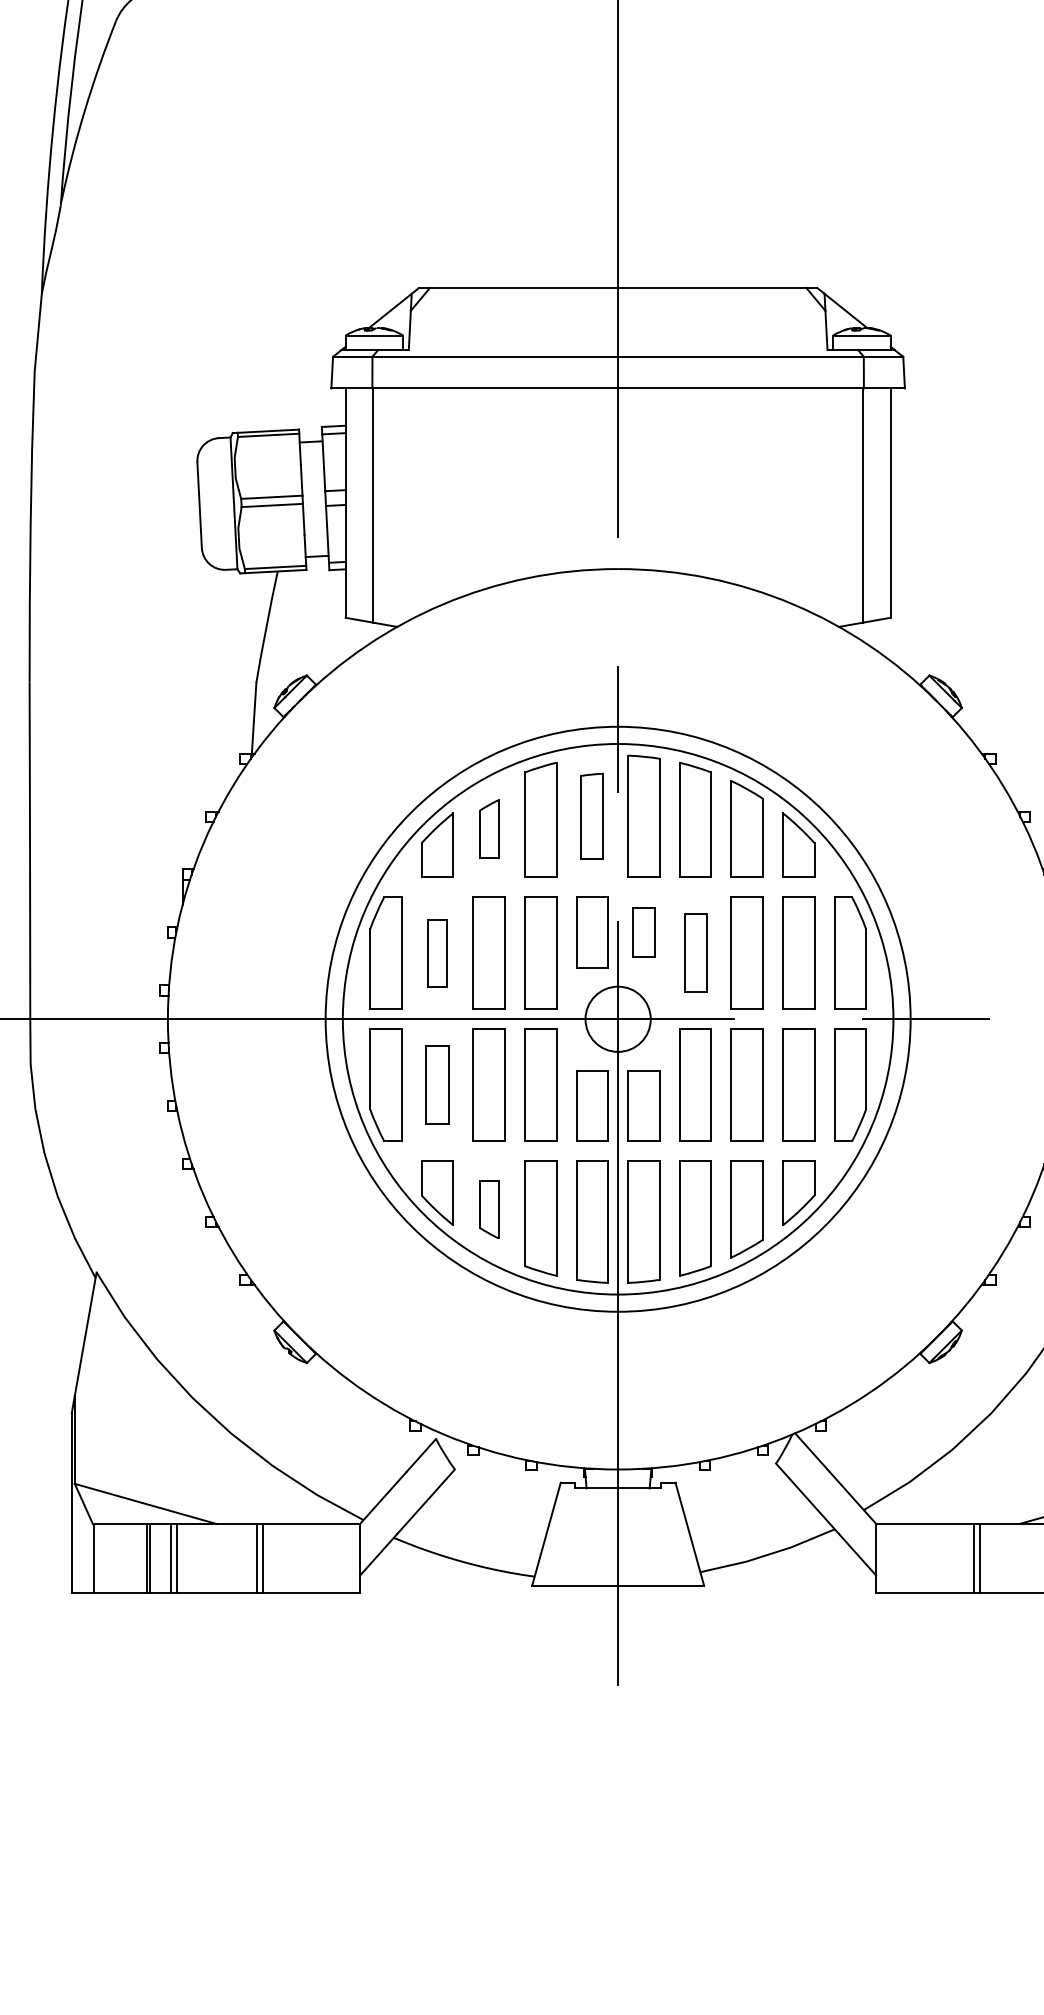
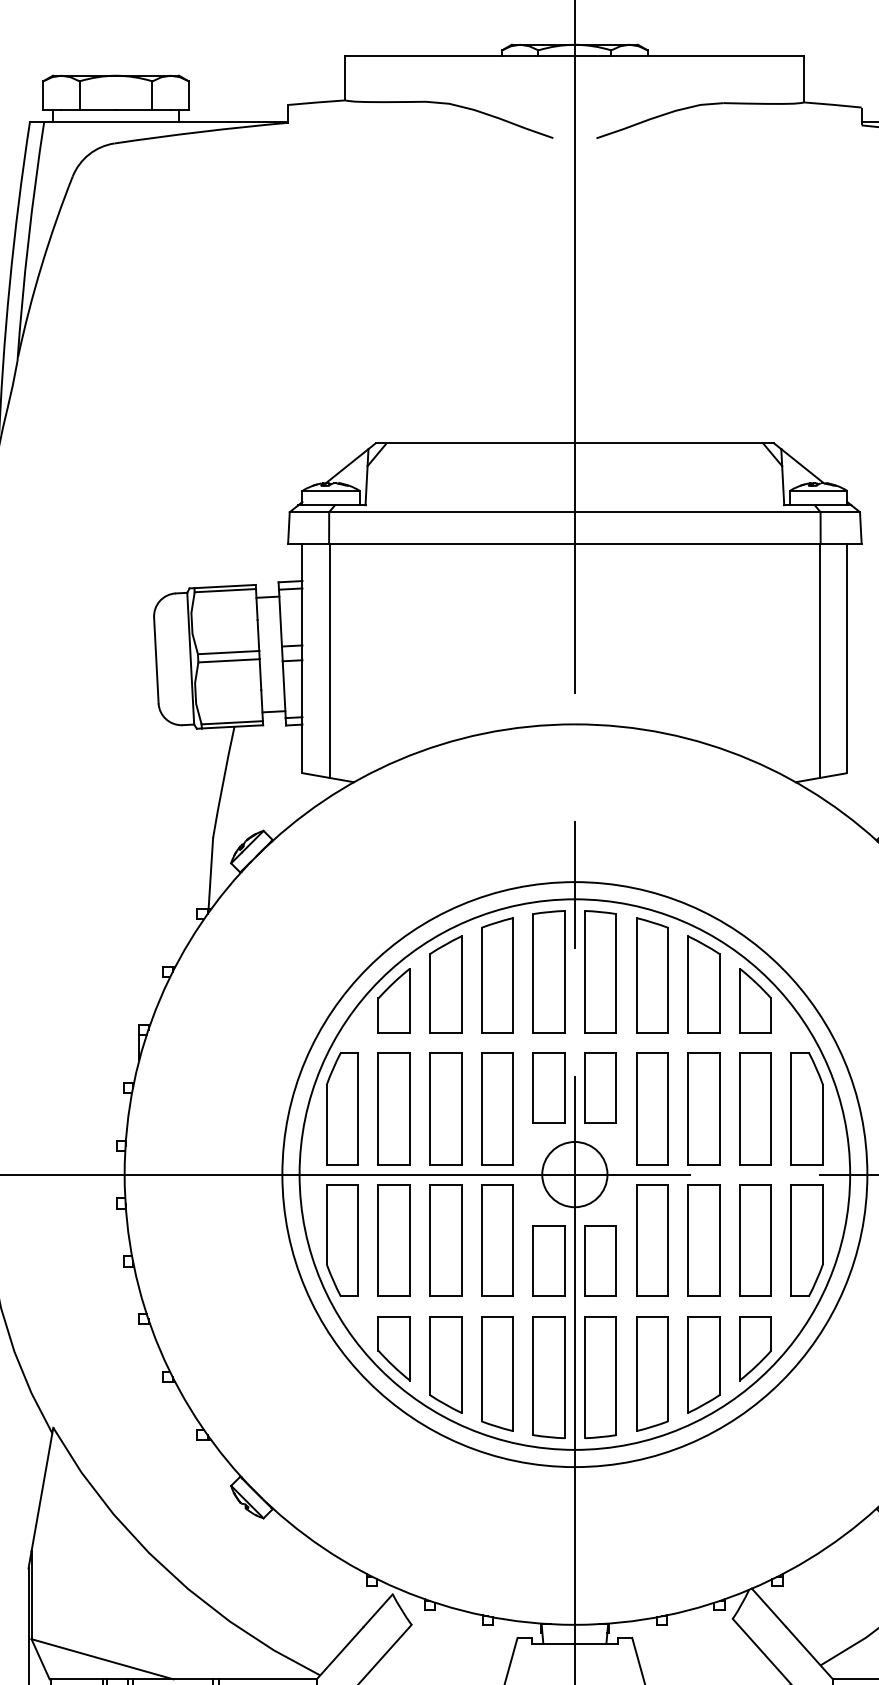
part: (592, 815) -> (549, 970), size x1.43
part: (488, 828) -> (445, 983), size x1.67
part: (643, 932) -> (600, 1087), size x1.43
part: (437, 952) -> (394, 1107), size x1.67
part: (695, 952) -> (652, 1107), size x1.43
part: (437, 1084) -> (394, 1239), size x1.43
part: (488, 1209) -> (445, 1364), size x1.67

